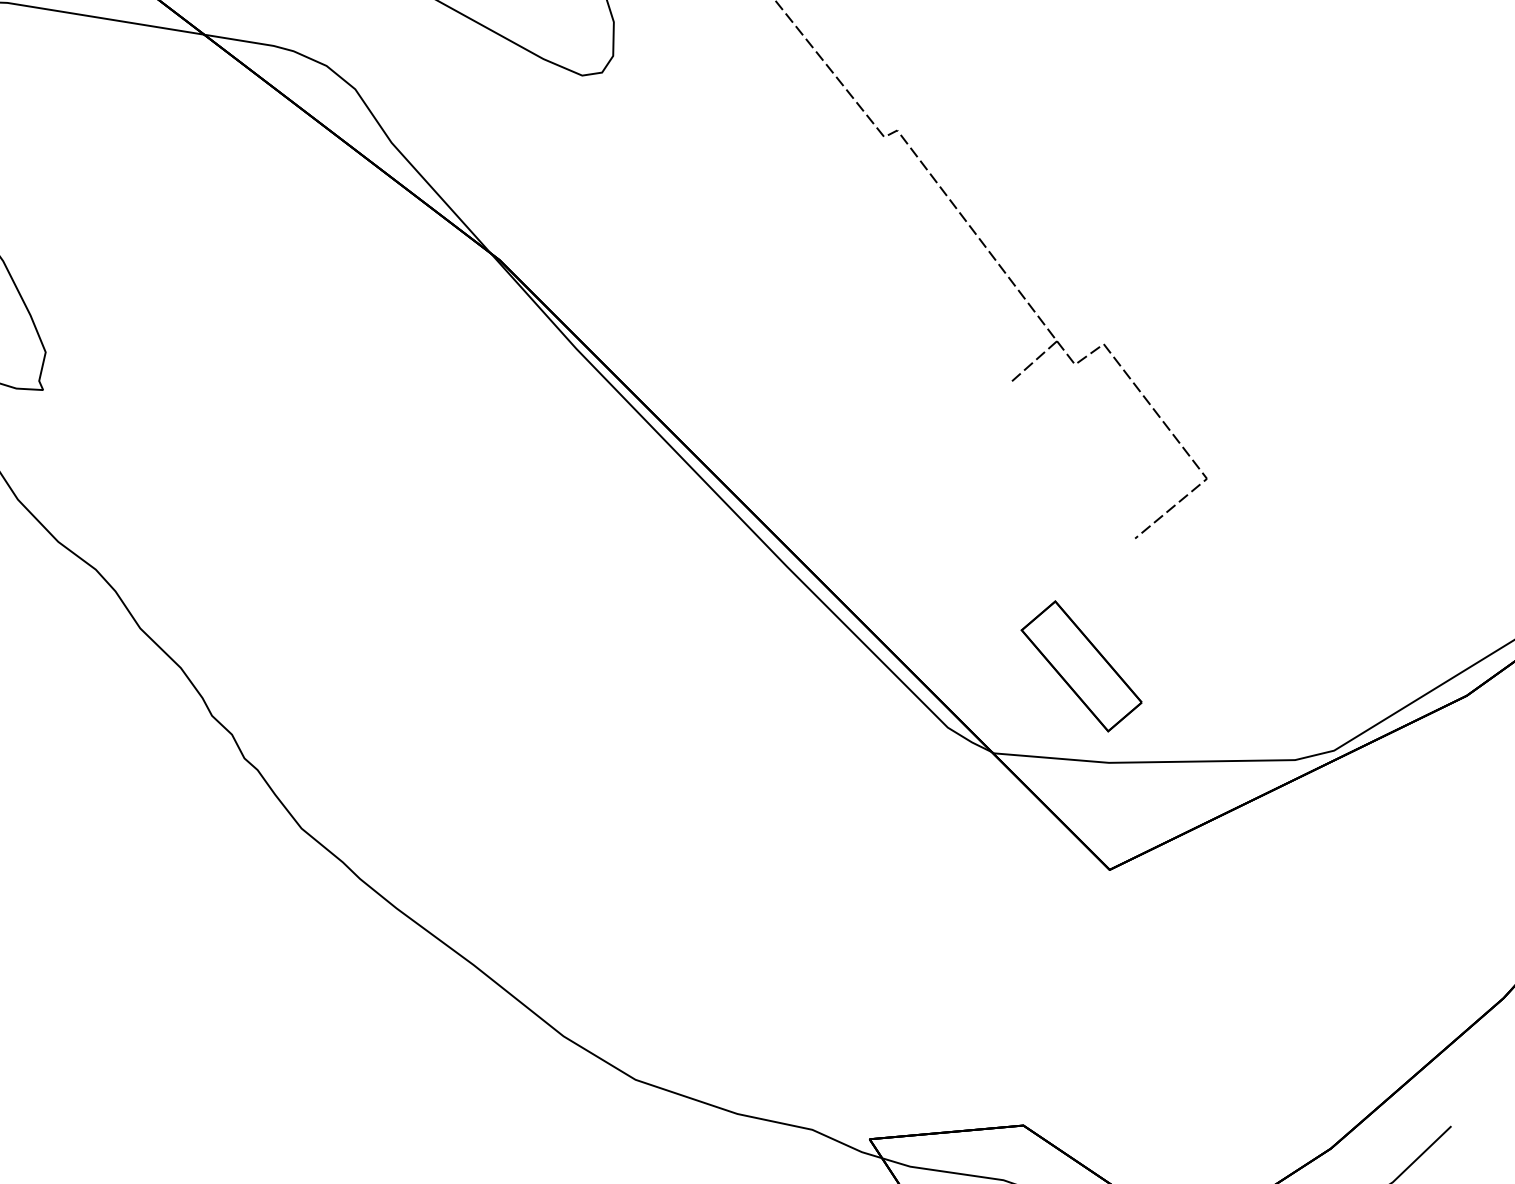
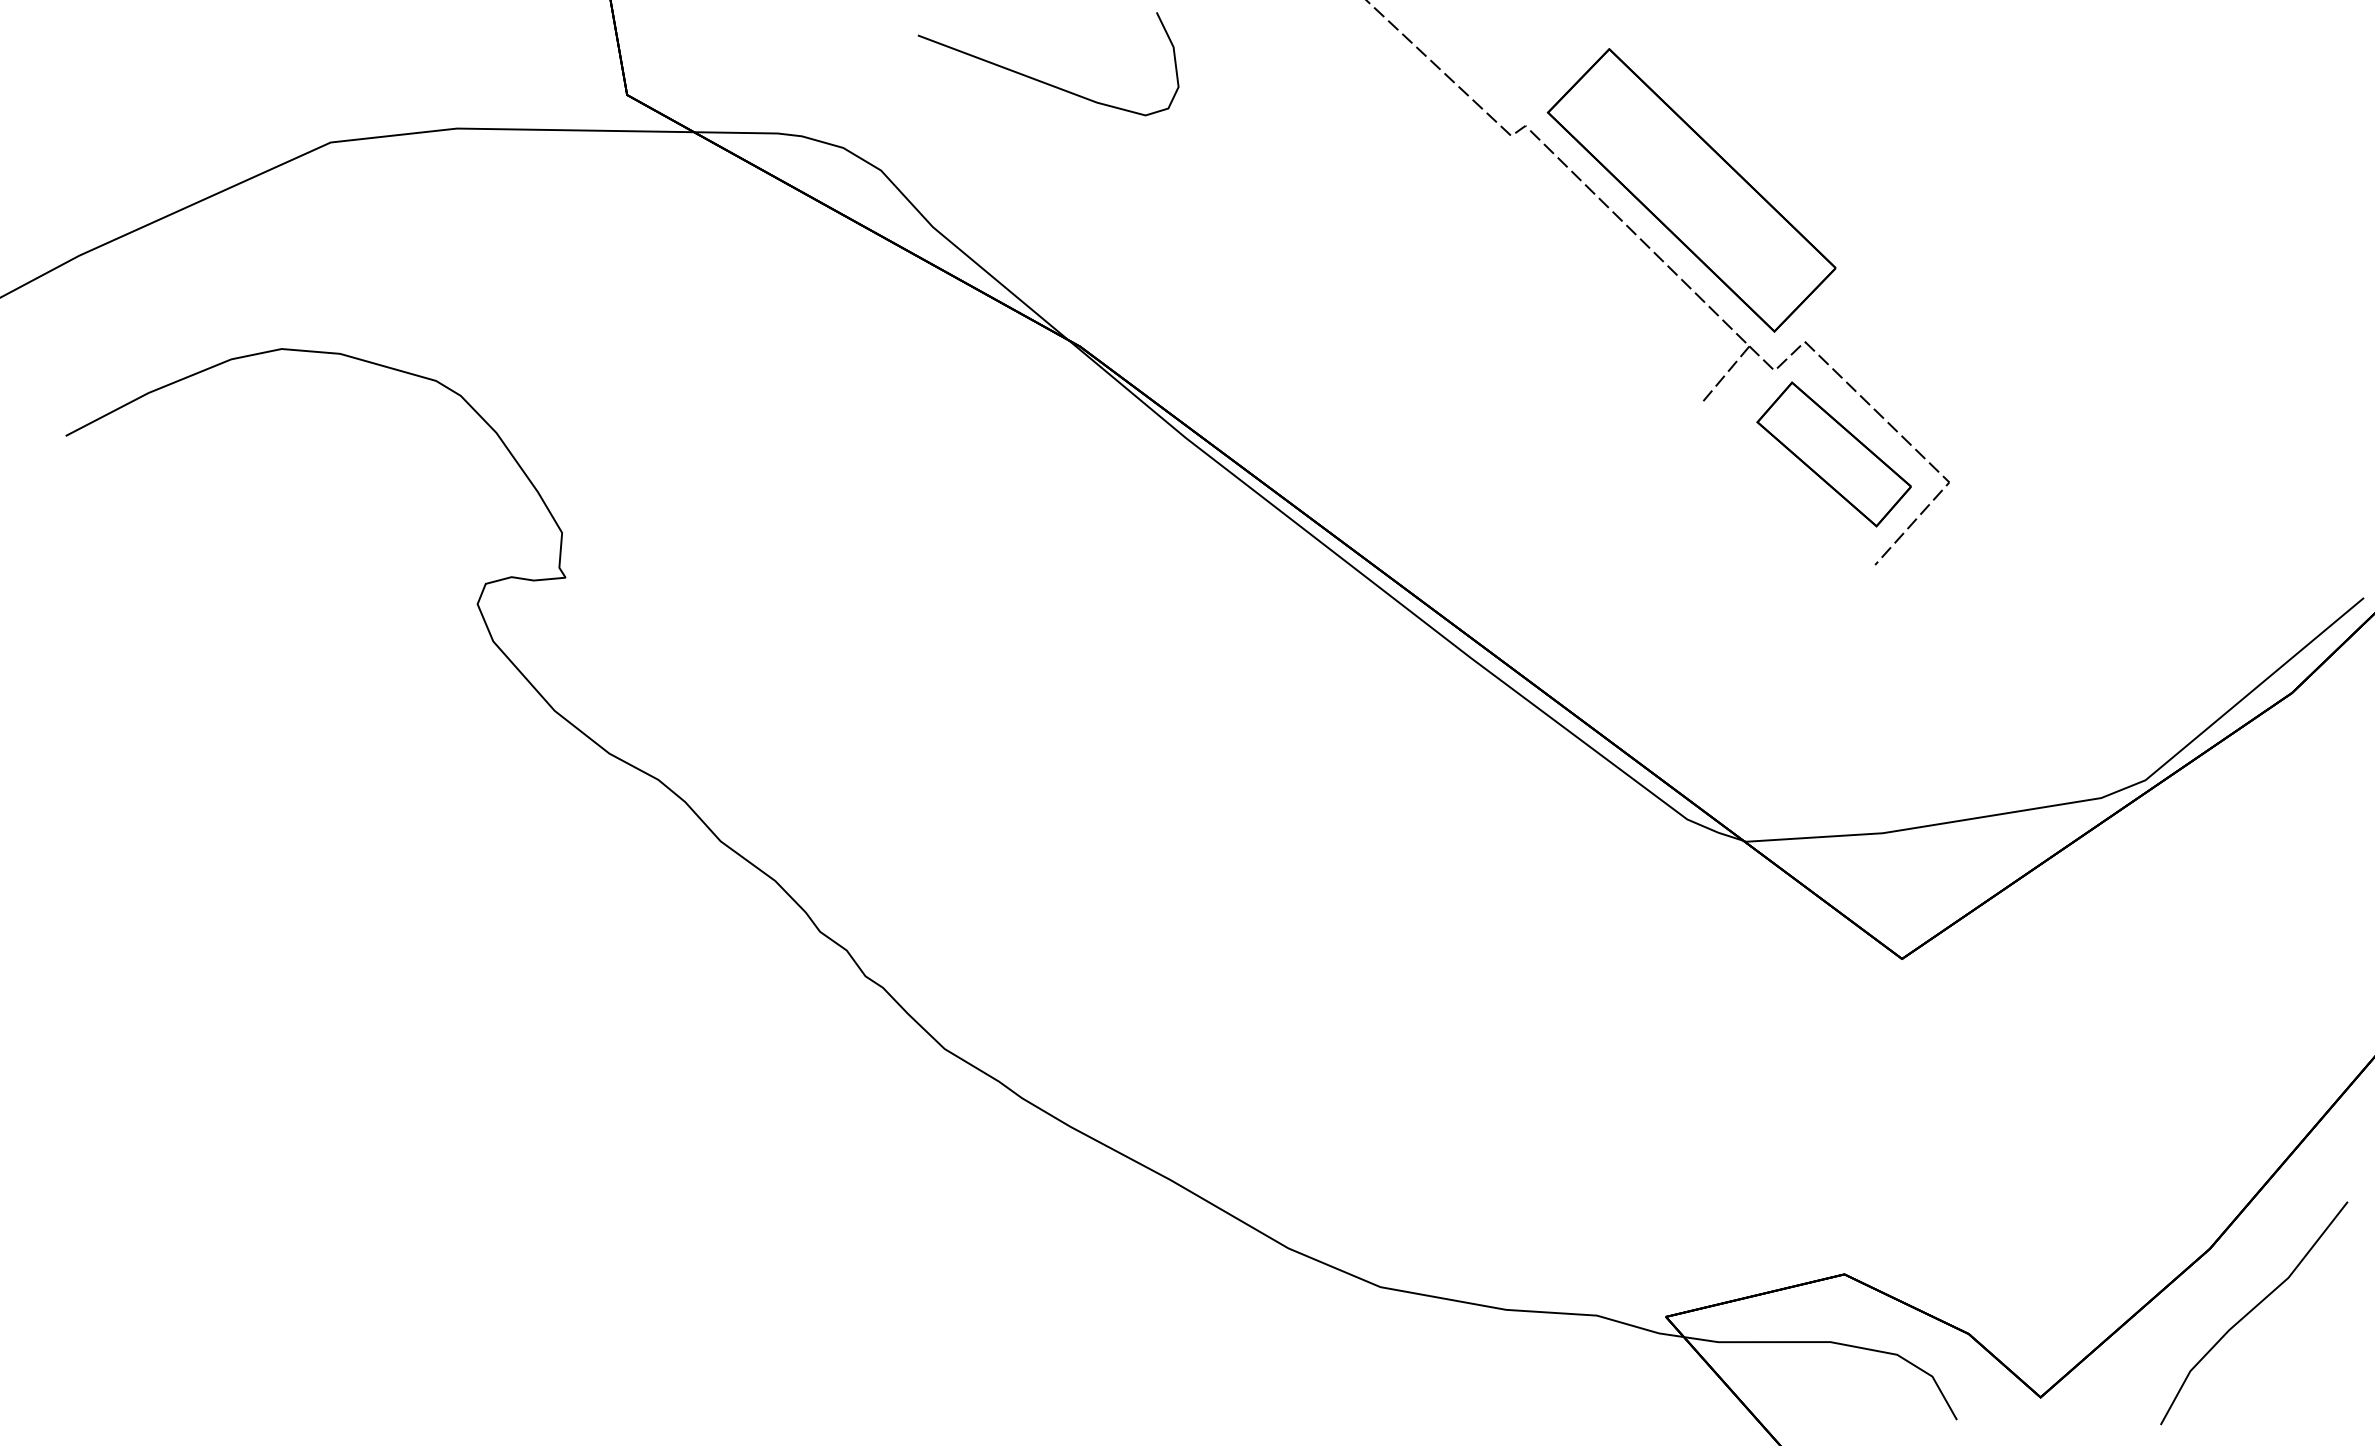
part: (1027, 204) -> (1691, 190), added
part: (1081, 666) -> (1833, 454), moved

